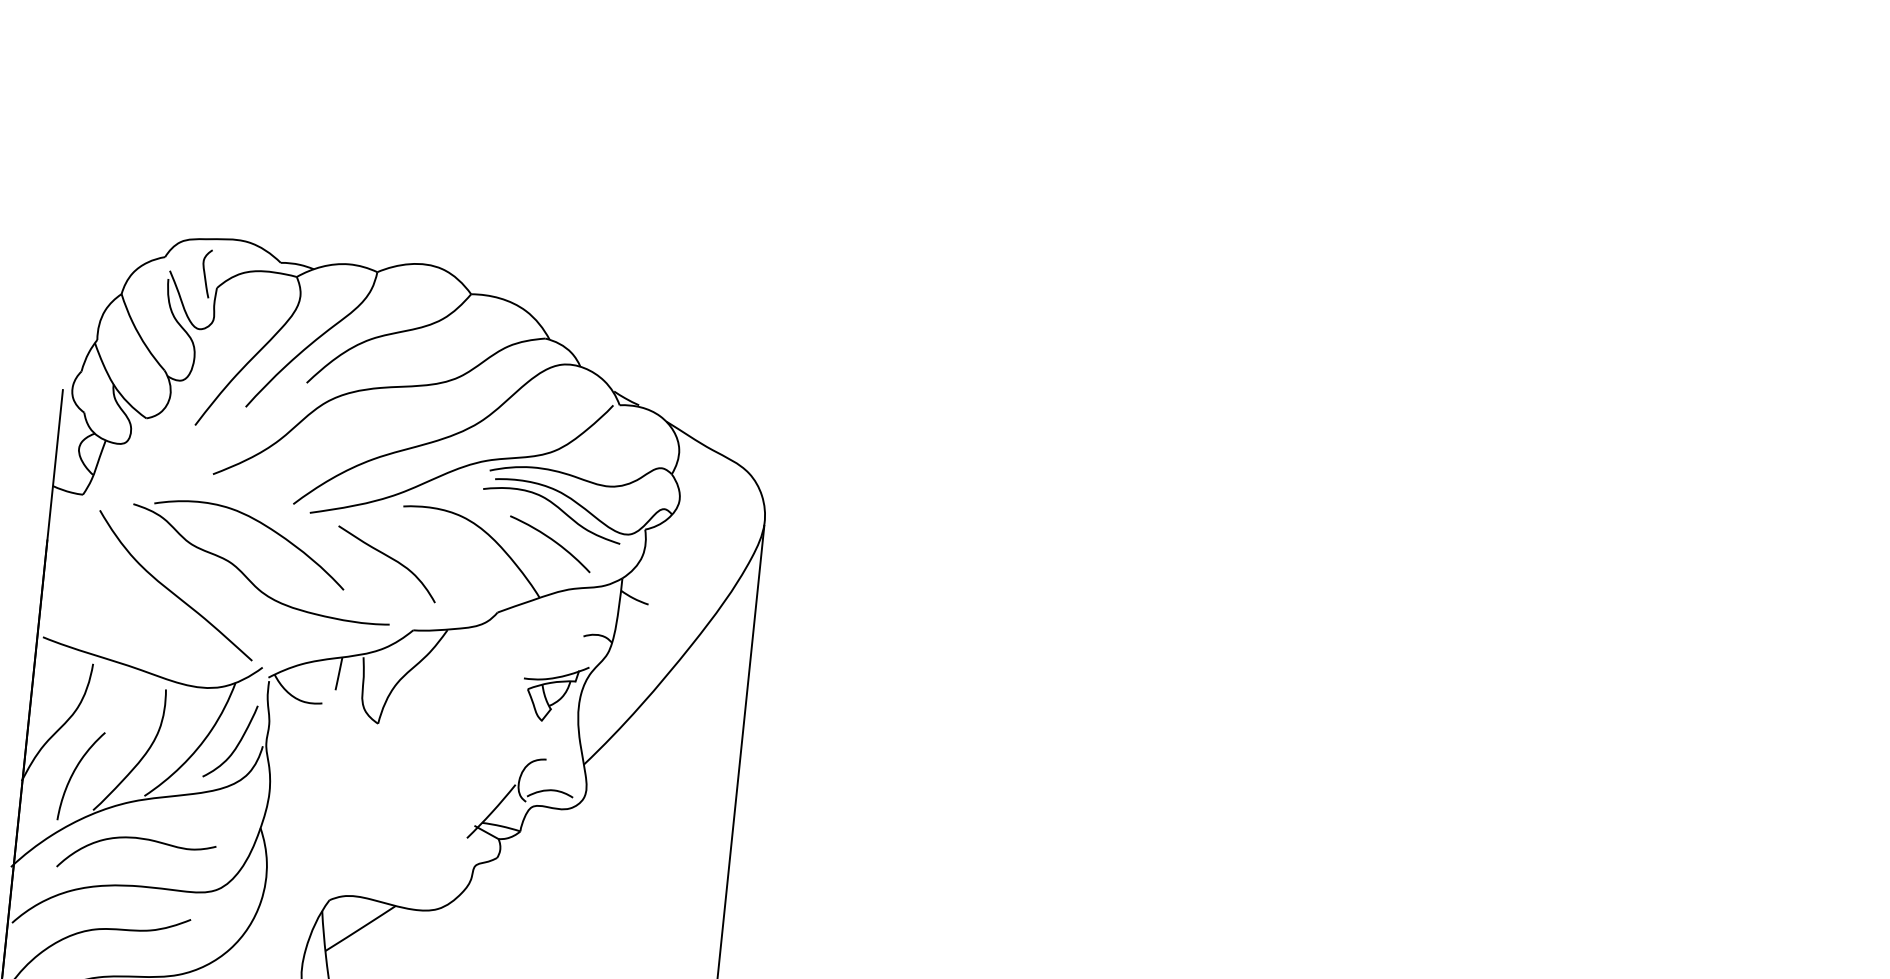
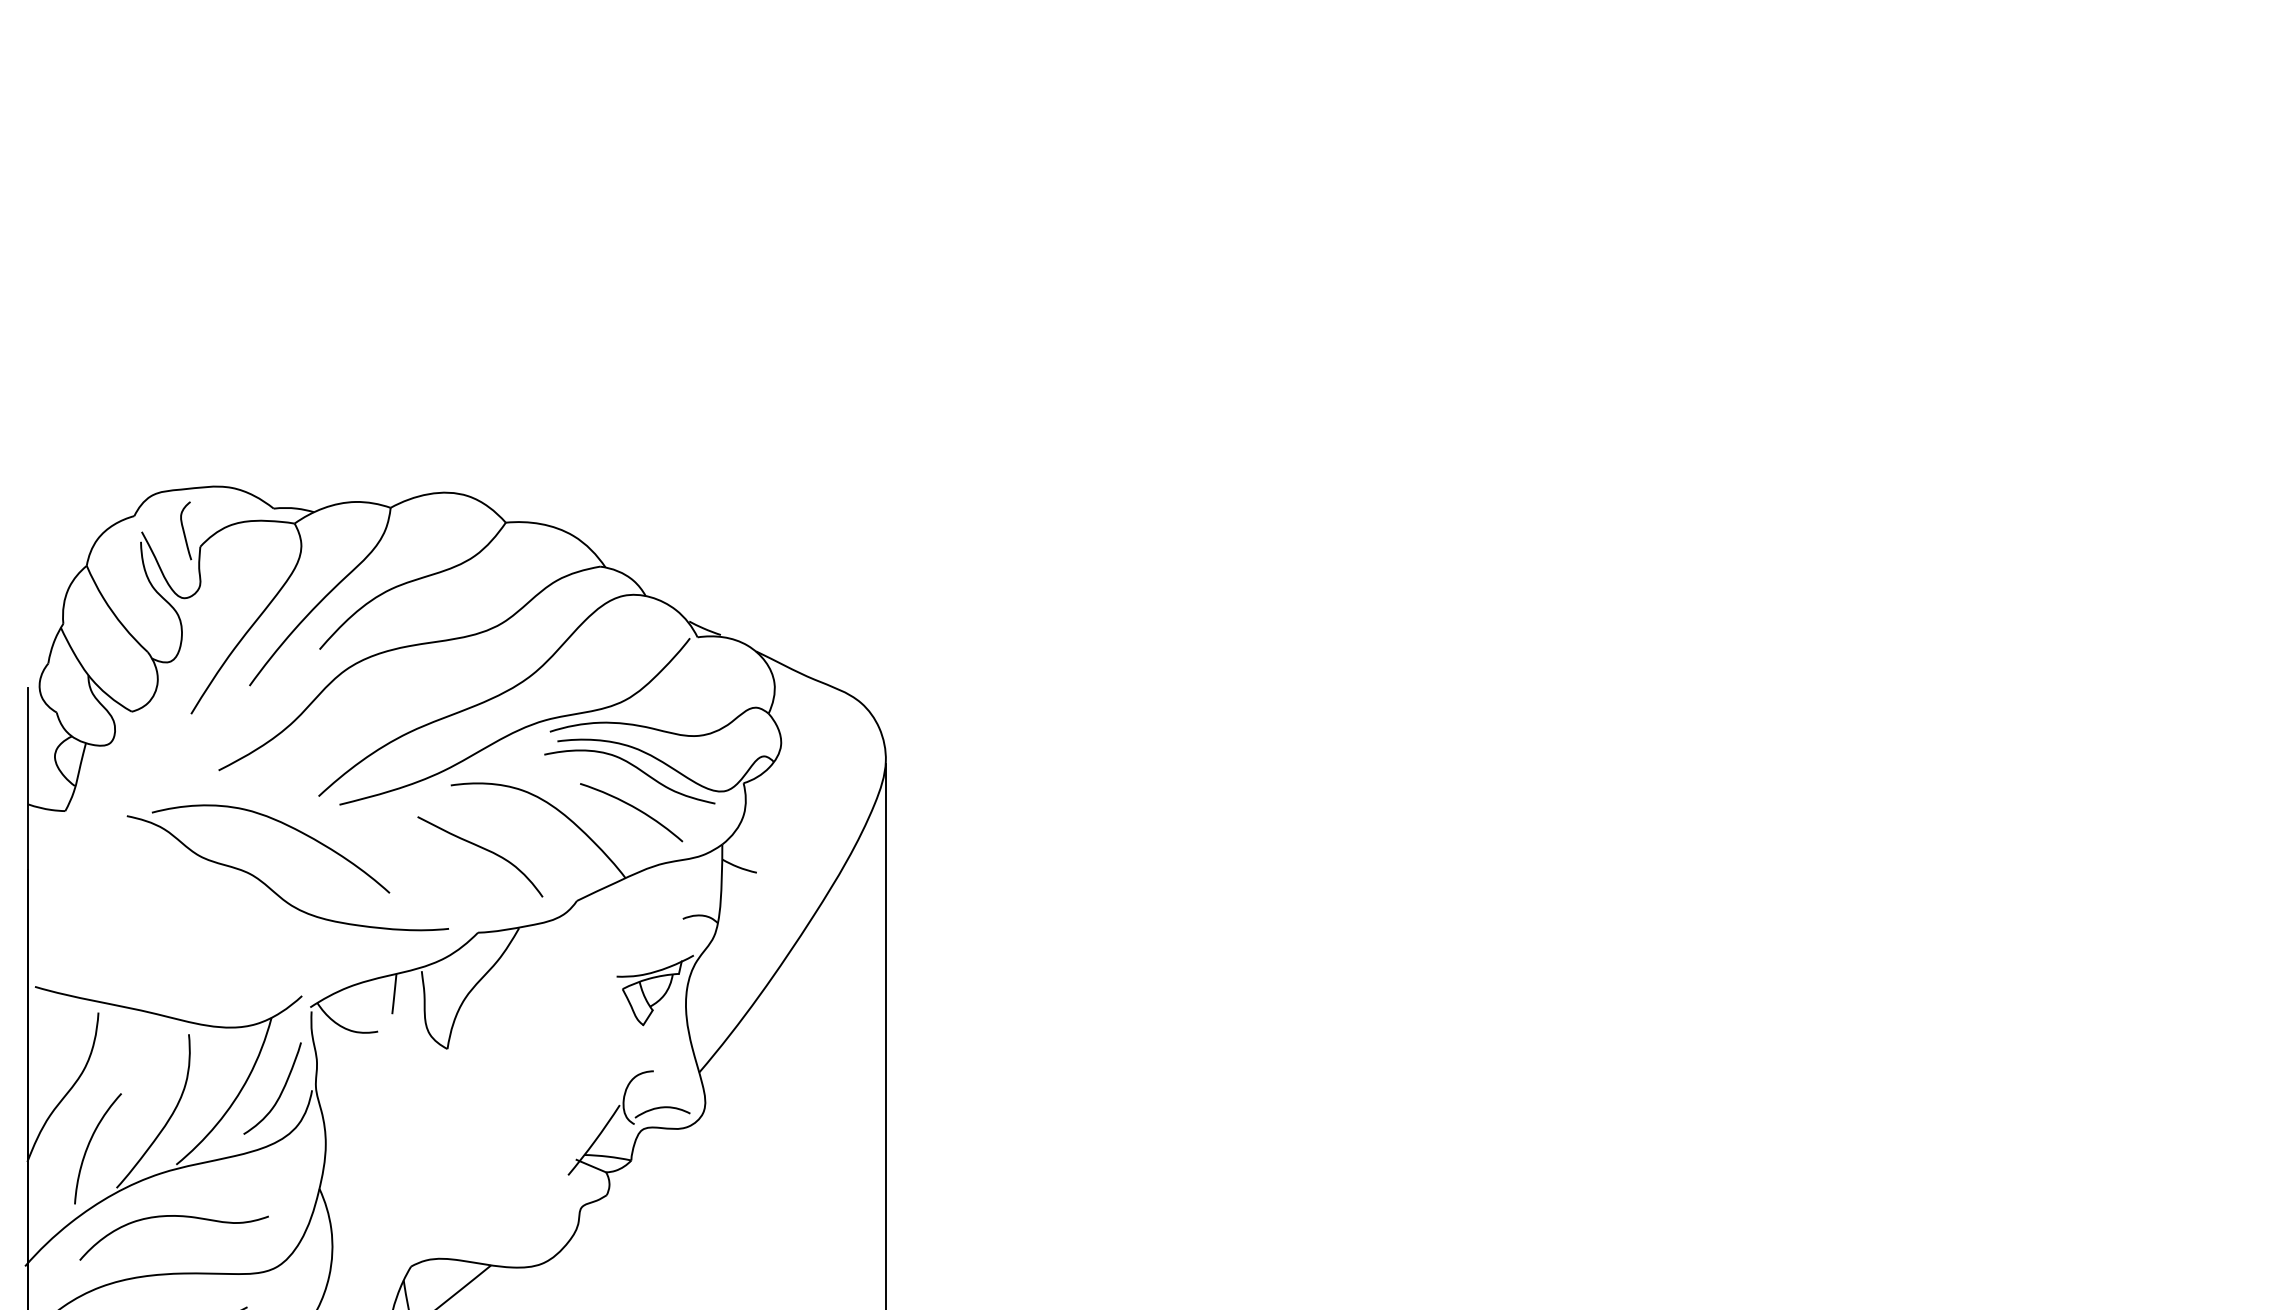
curve: (390, 558) -> (483, 849), moved
curve: (173, 591) -> (185, 916), removed

